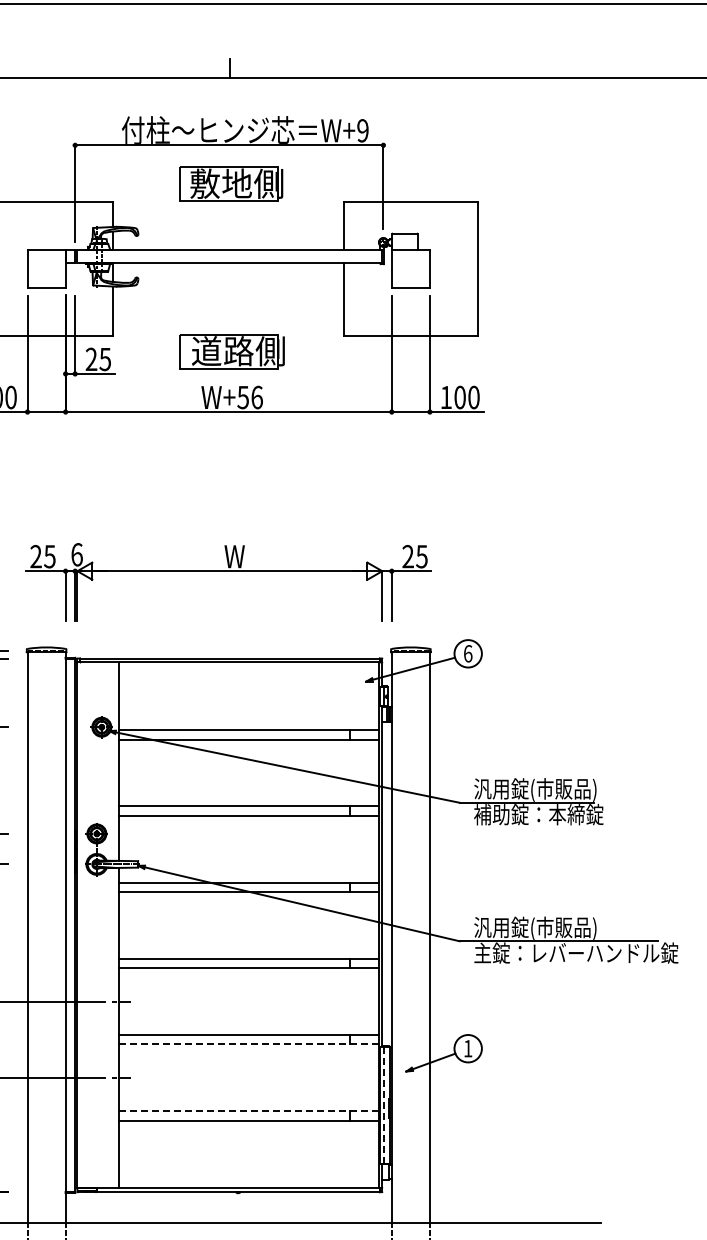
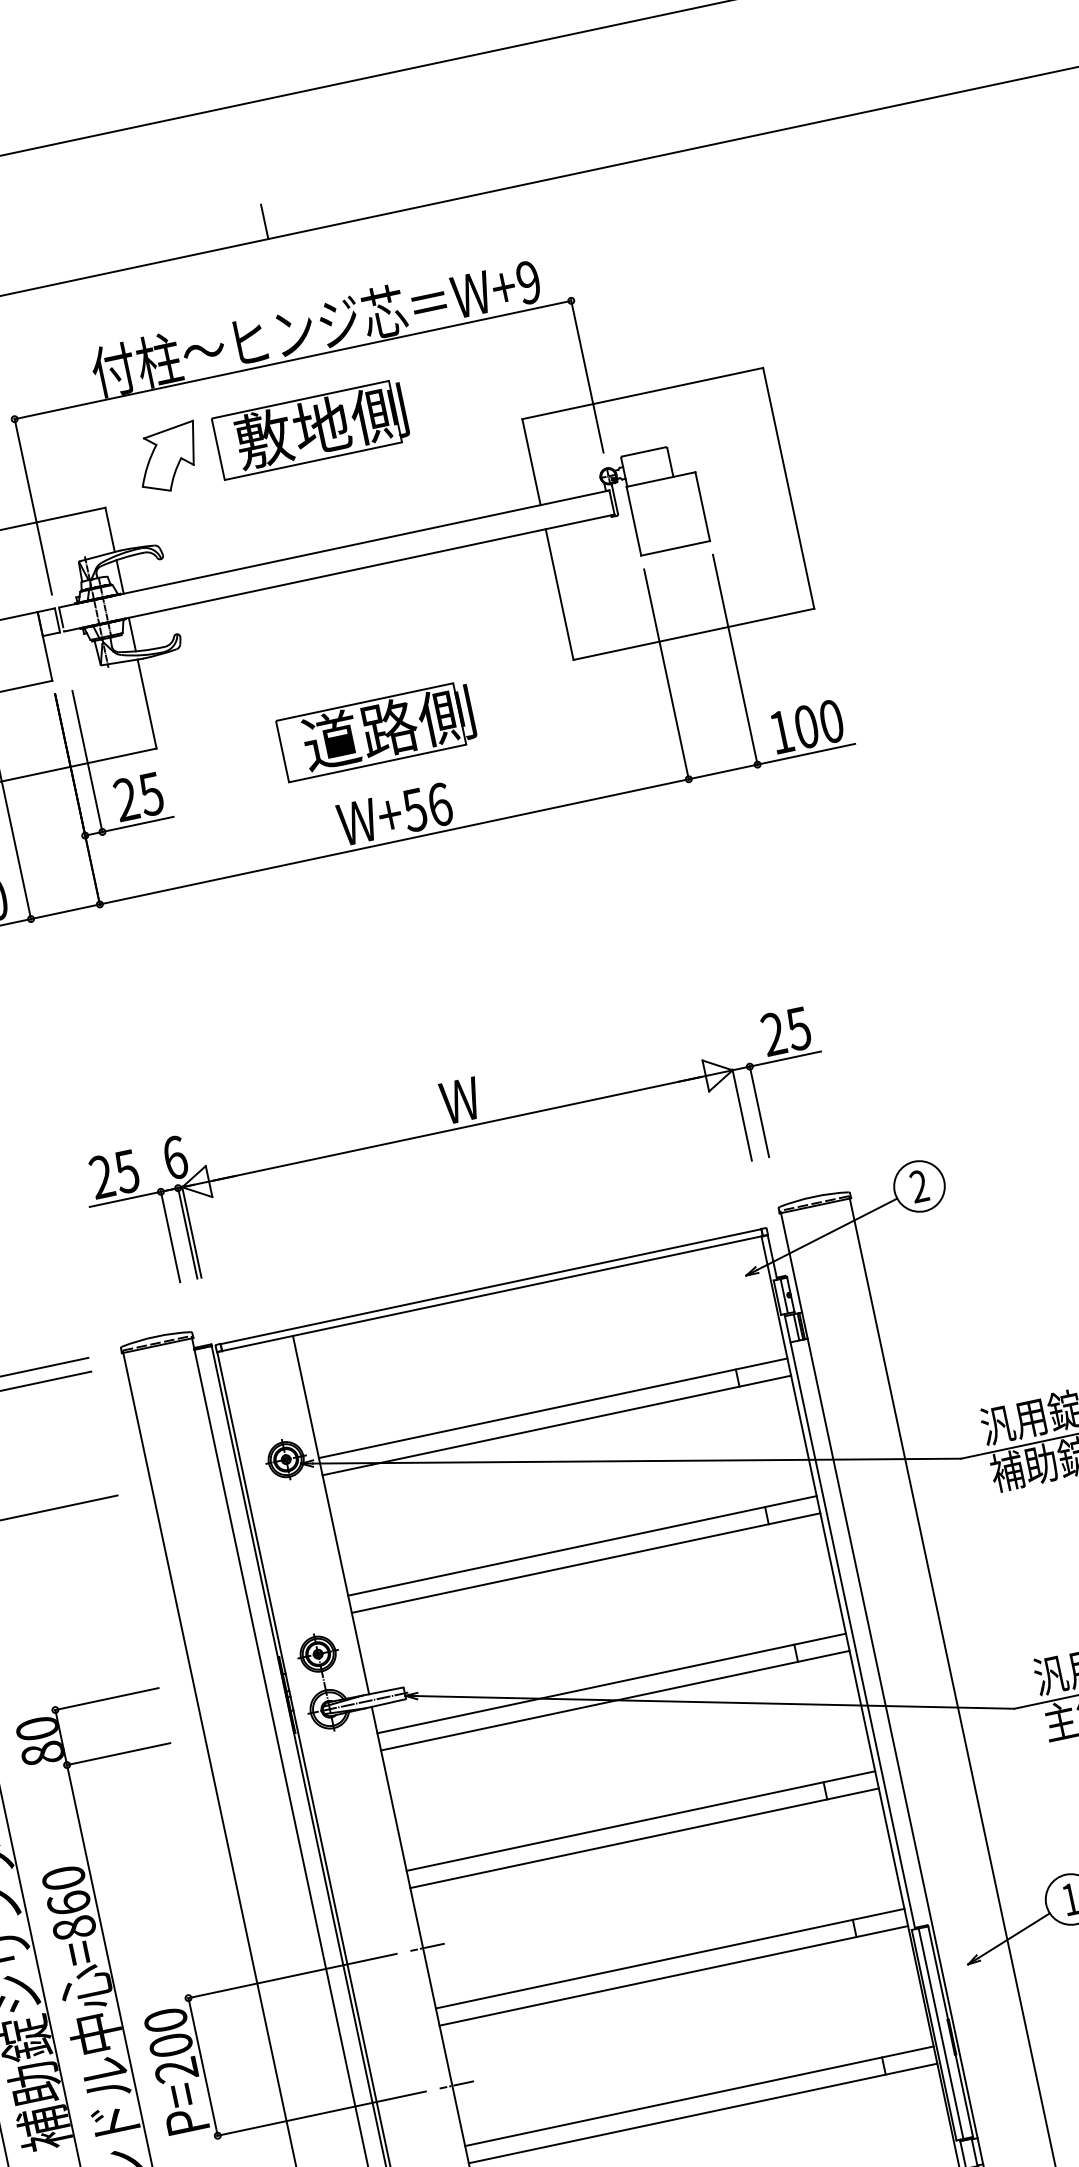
part: (152, 183) -> (168, 458), added
text: (467, 653) -> (918, 1186), 6 -> 2
line: (249, 1044) -> (674, 1975), dashed -> solid
line: (384, 1105) -> (941, 2034), dashed -> solid
line: (249, 1111) -> (700, 2096), dashed -> solid

